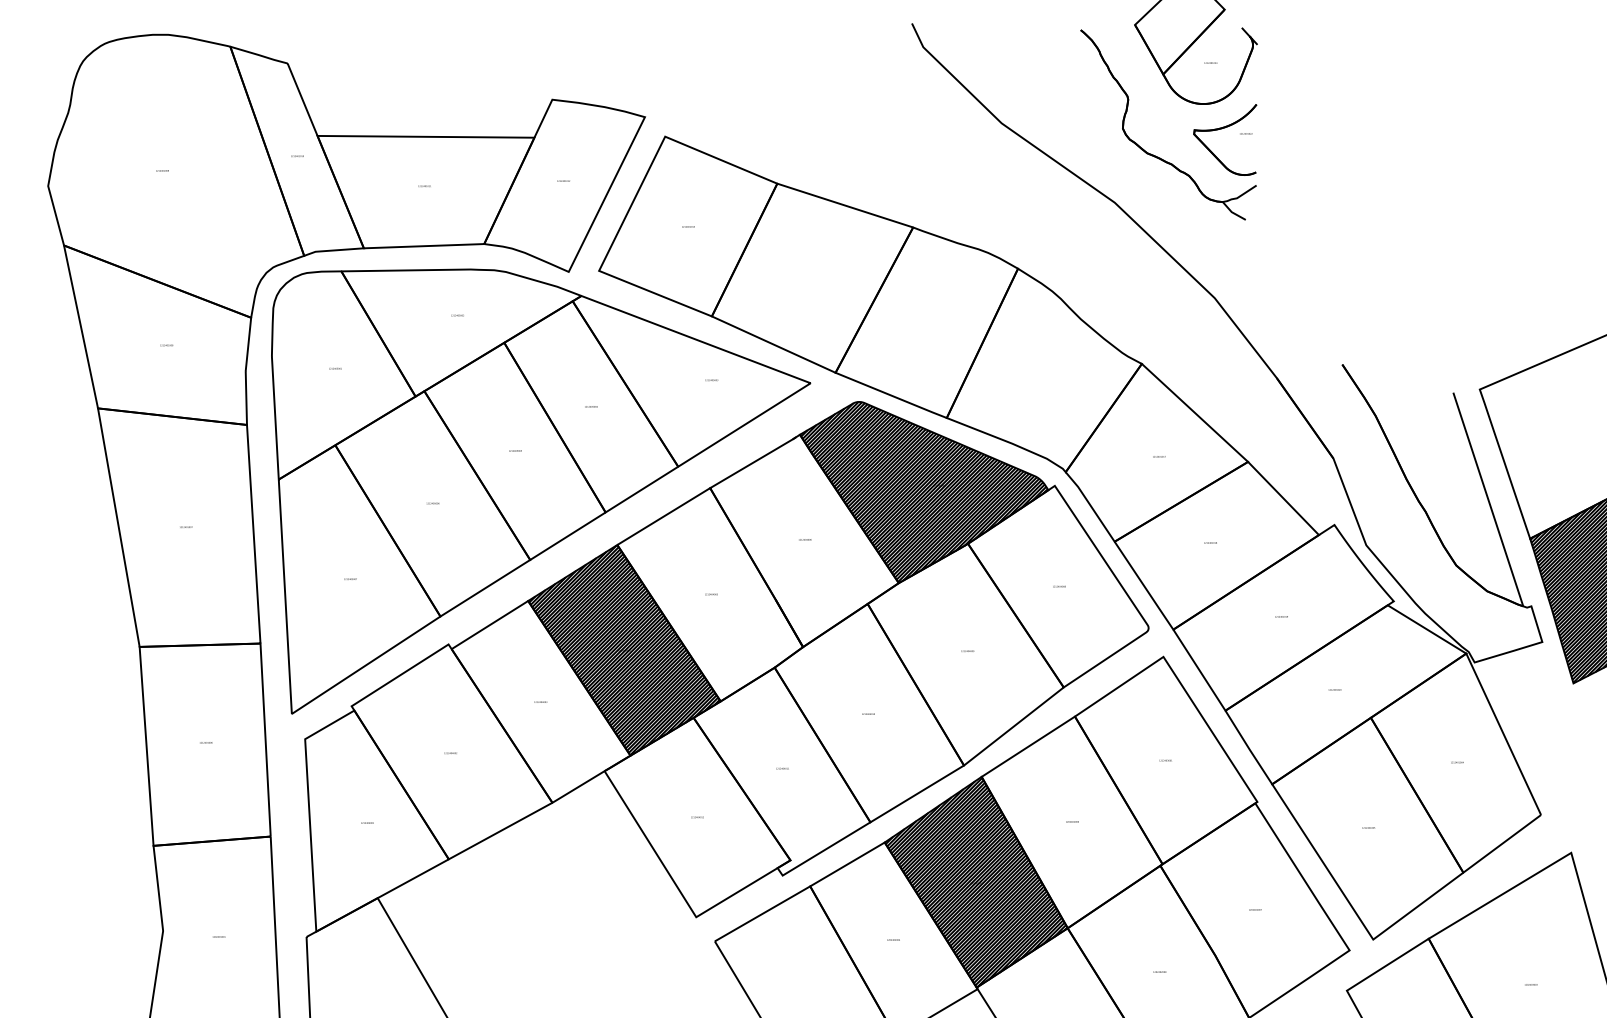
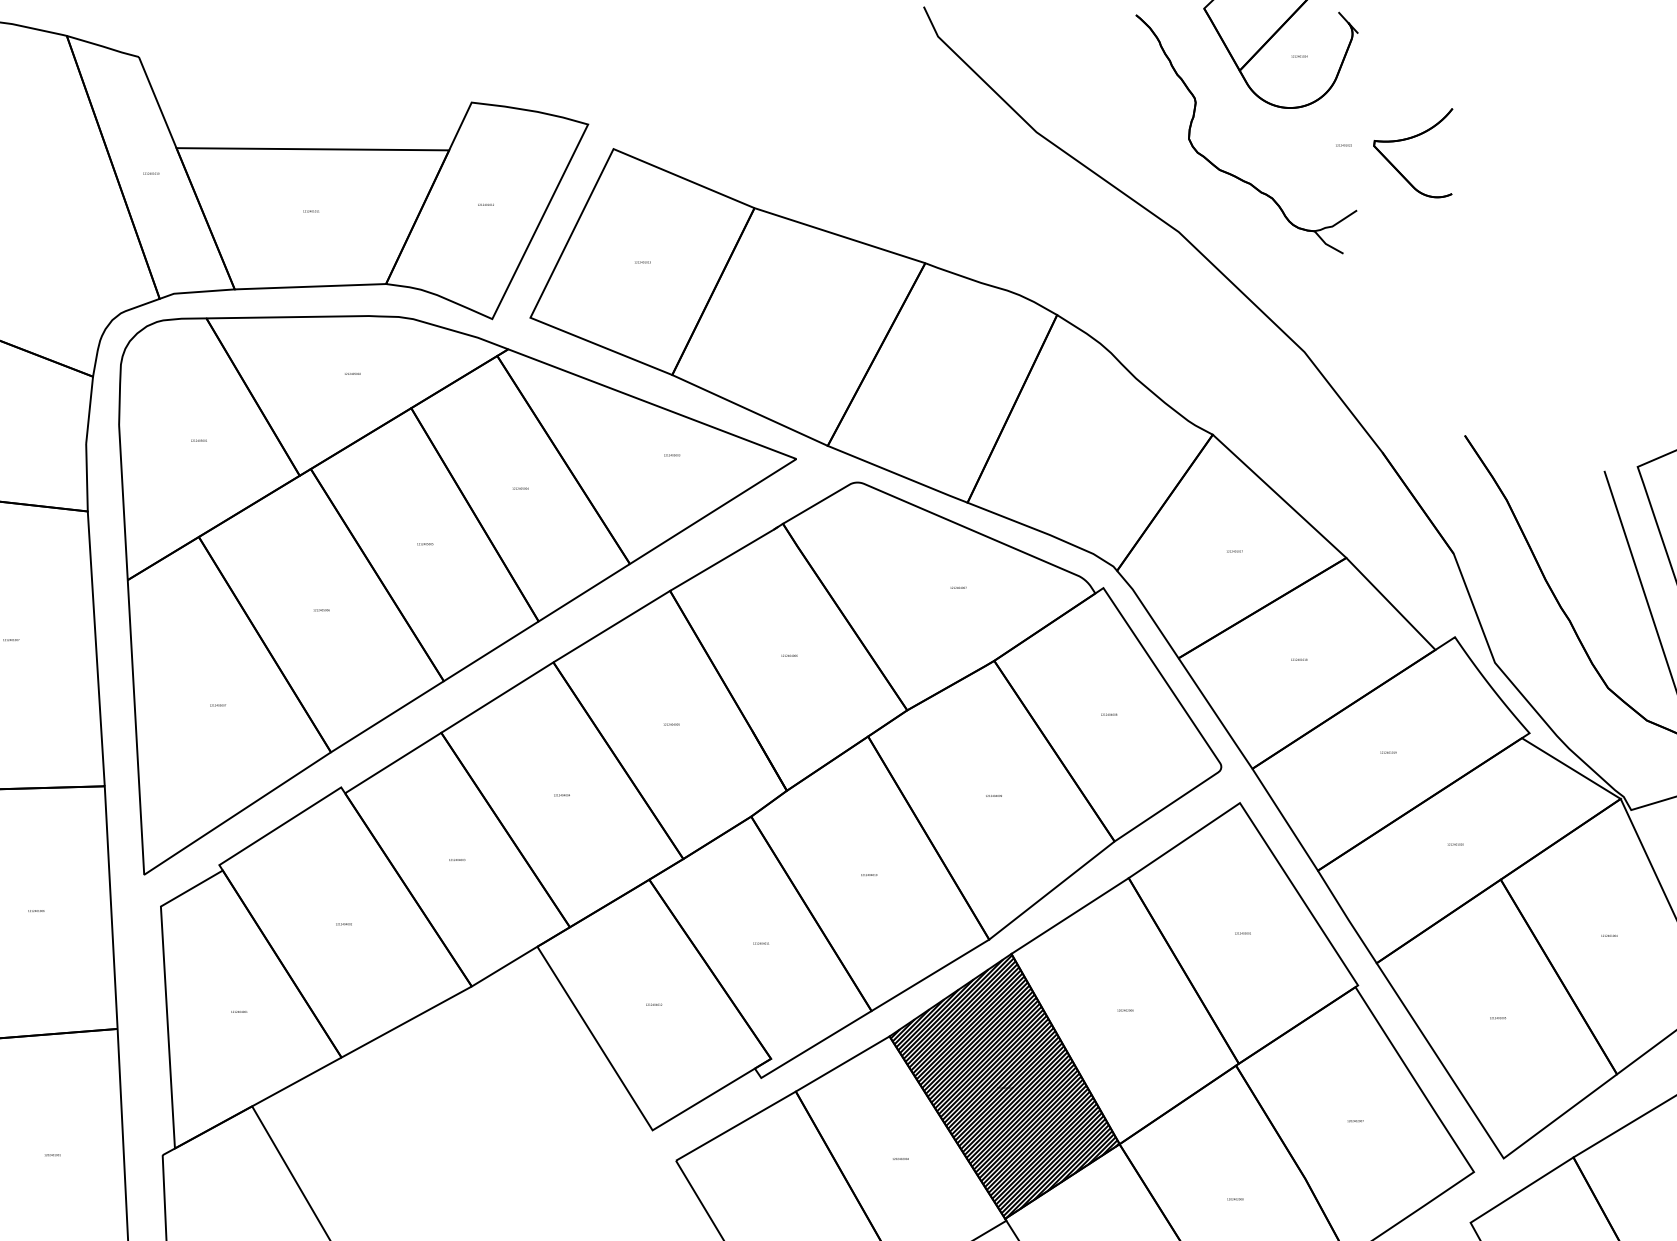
part: (1221, 129) -> (1408, 140), moved
hatch: (924, 491) -> (939, 595), removed
hatch: (624, 650) -> (562, 795), removed

